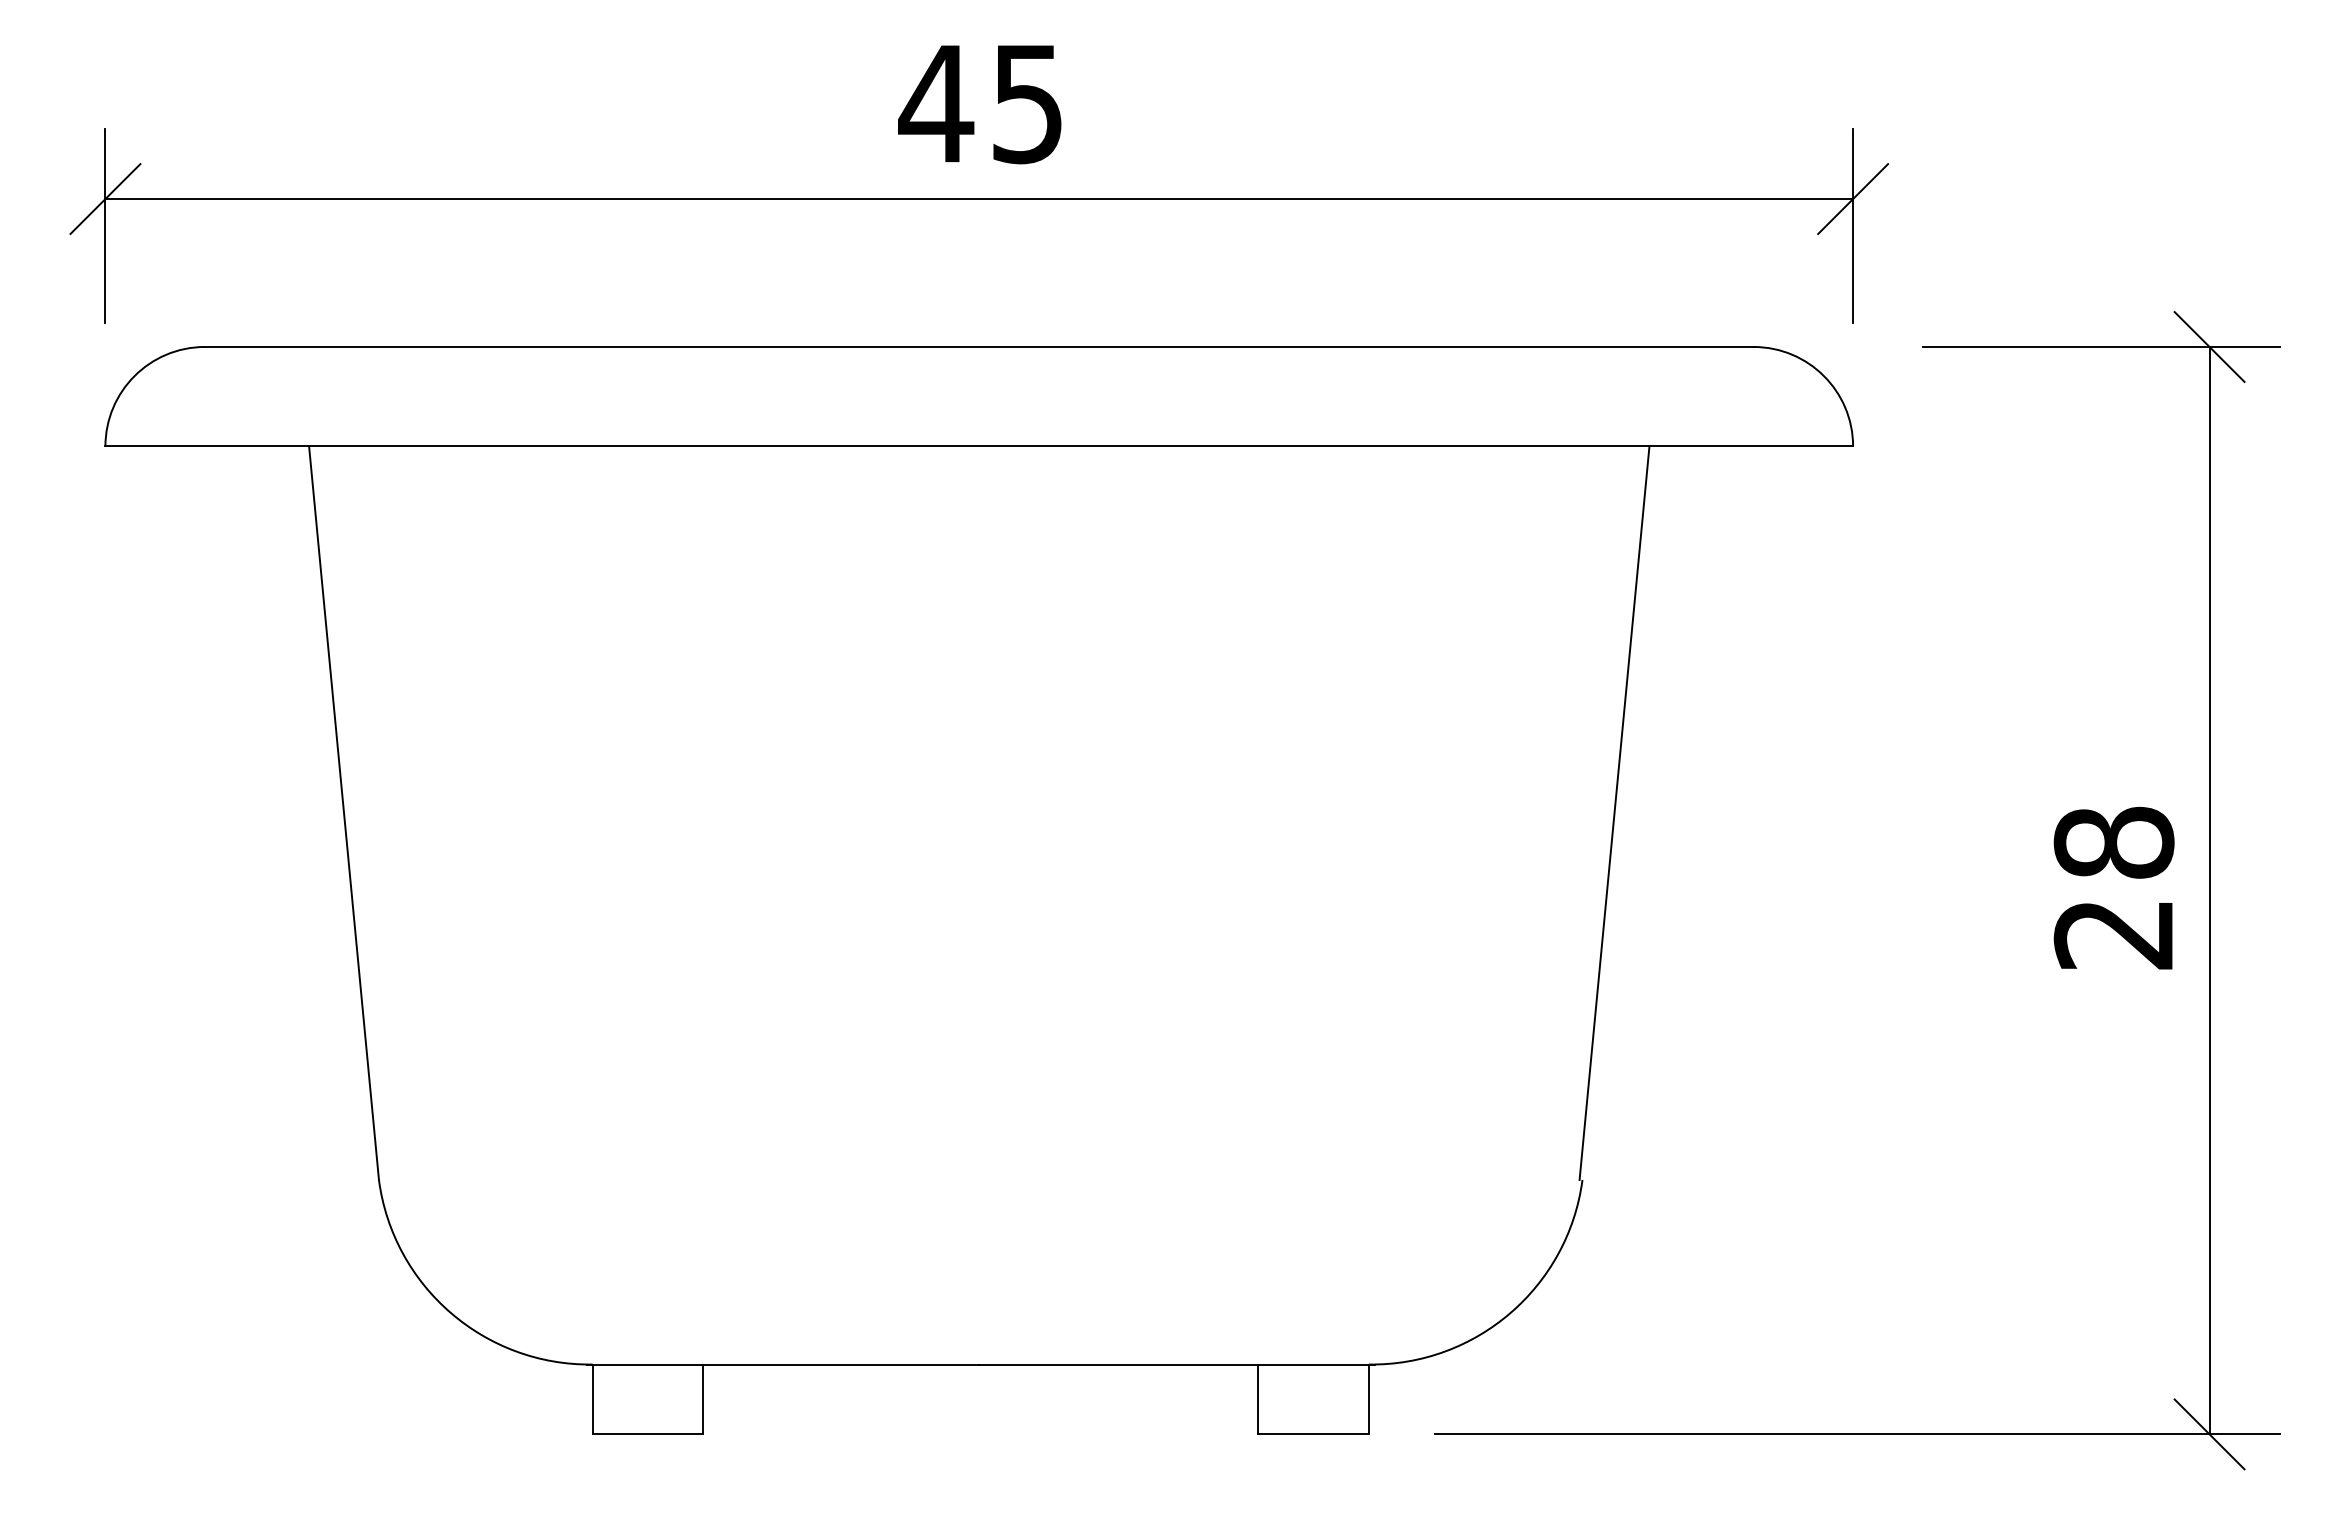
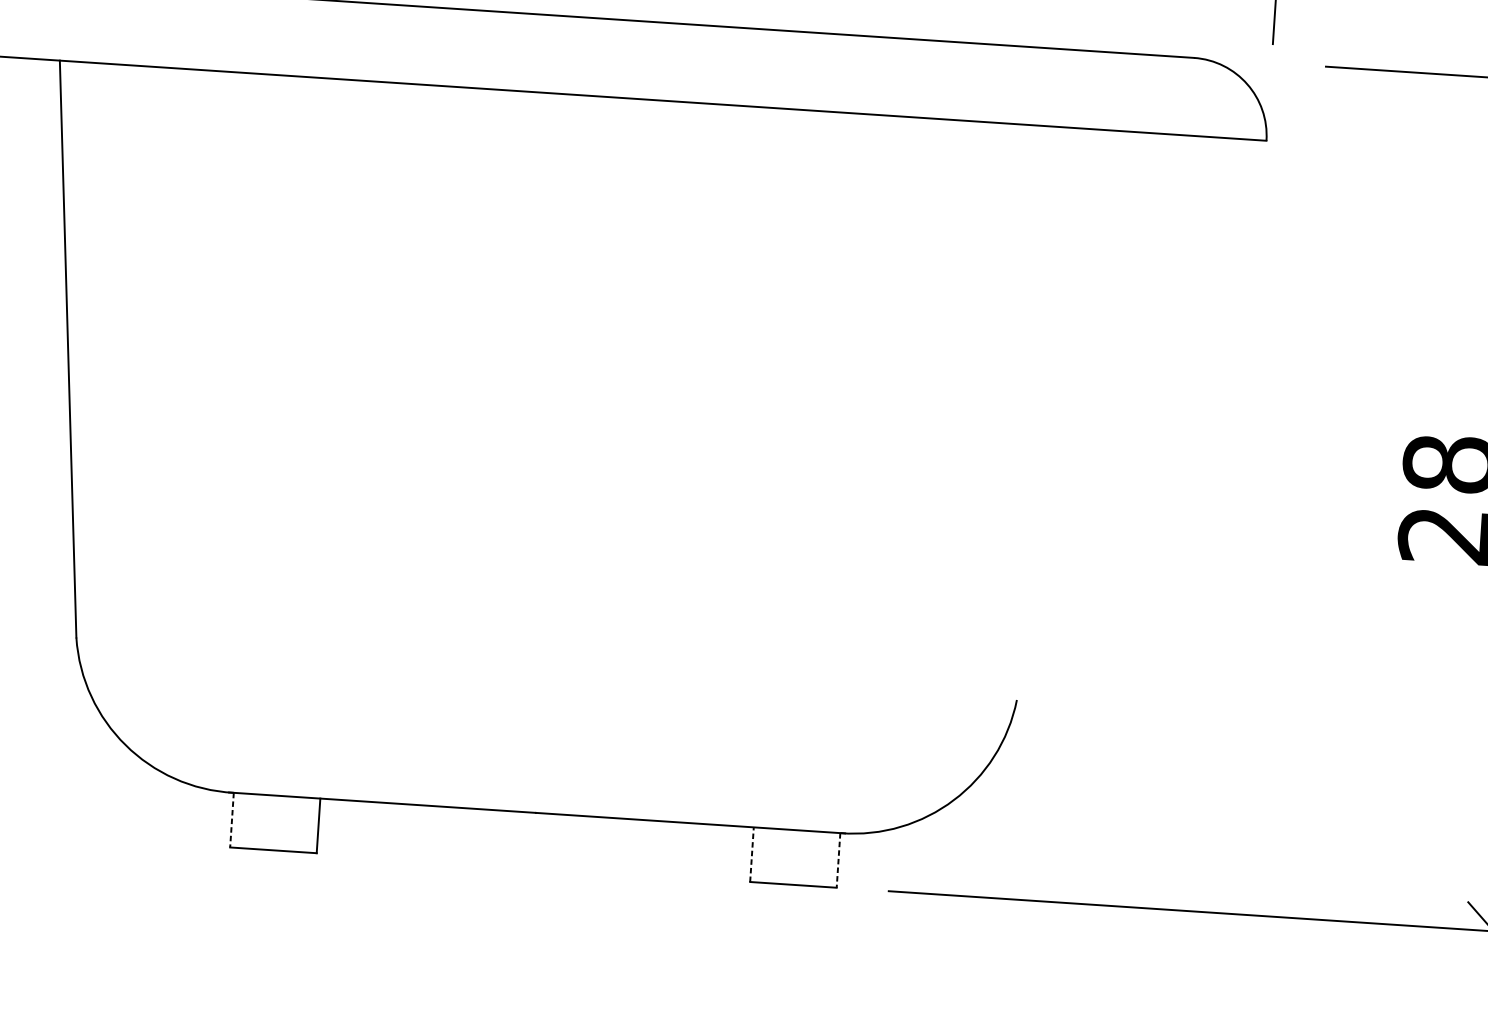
line: (1614, 812) -> (1061, 414), removed
line: (592, 1399) -> (231, 820), solid -> dashed
line: (1258, 1399) -> (752, 854), solid -> dashed
line: (1368, 1399) -> (838, 860), solid -> dashed

